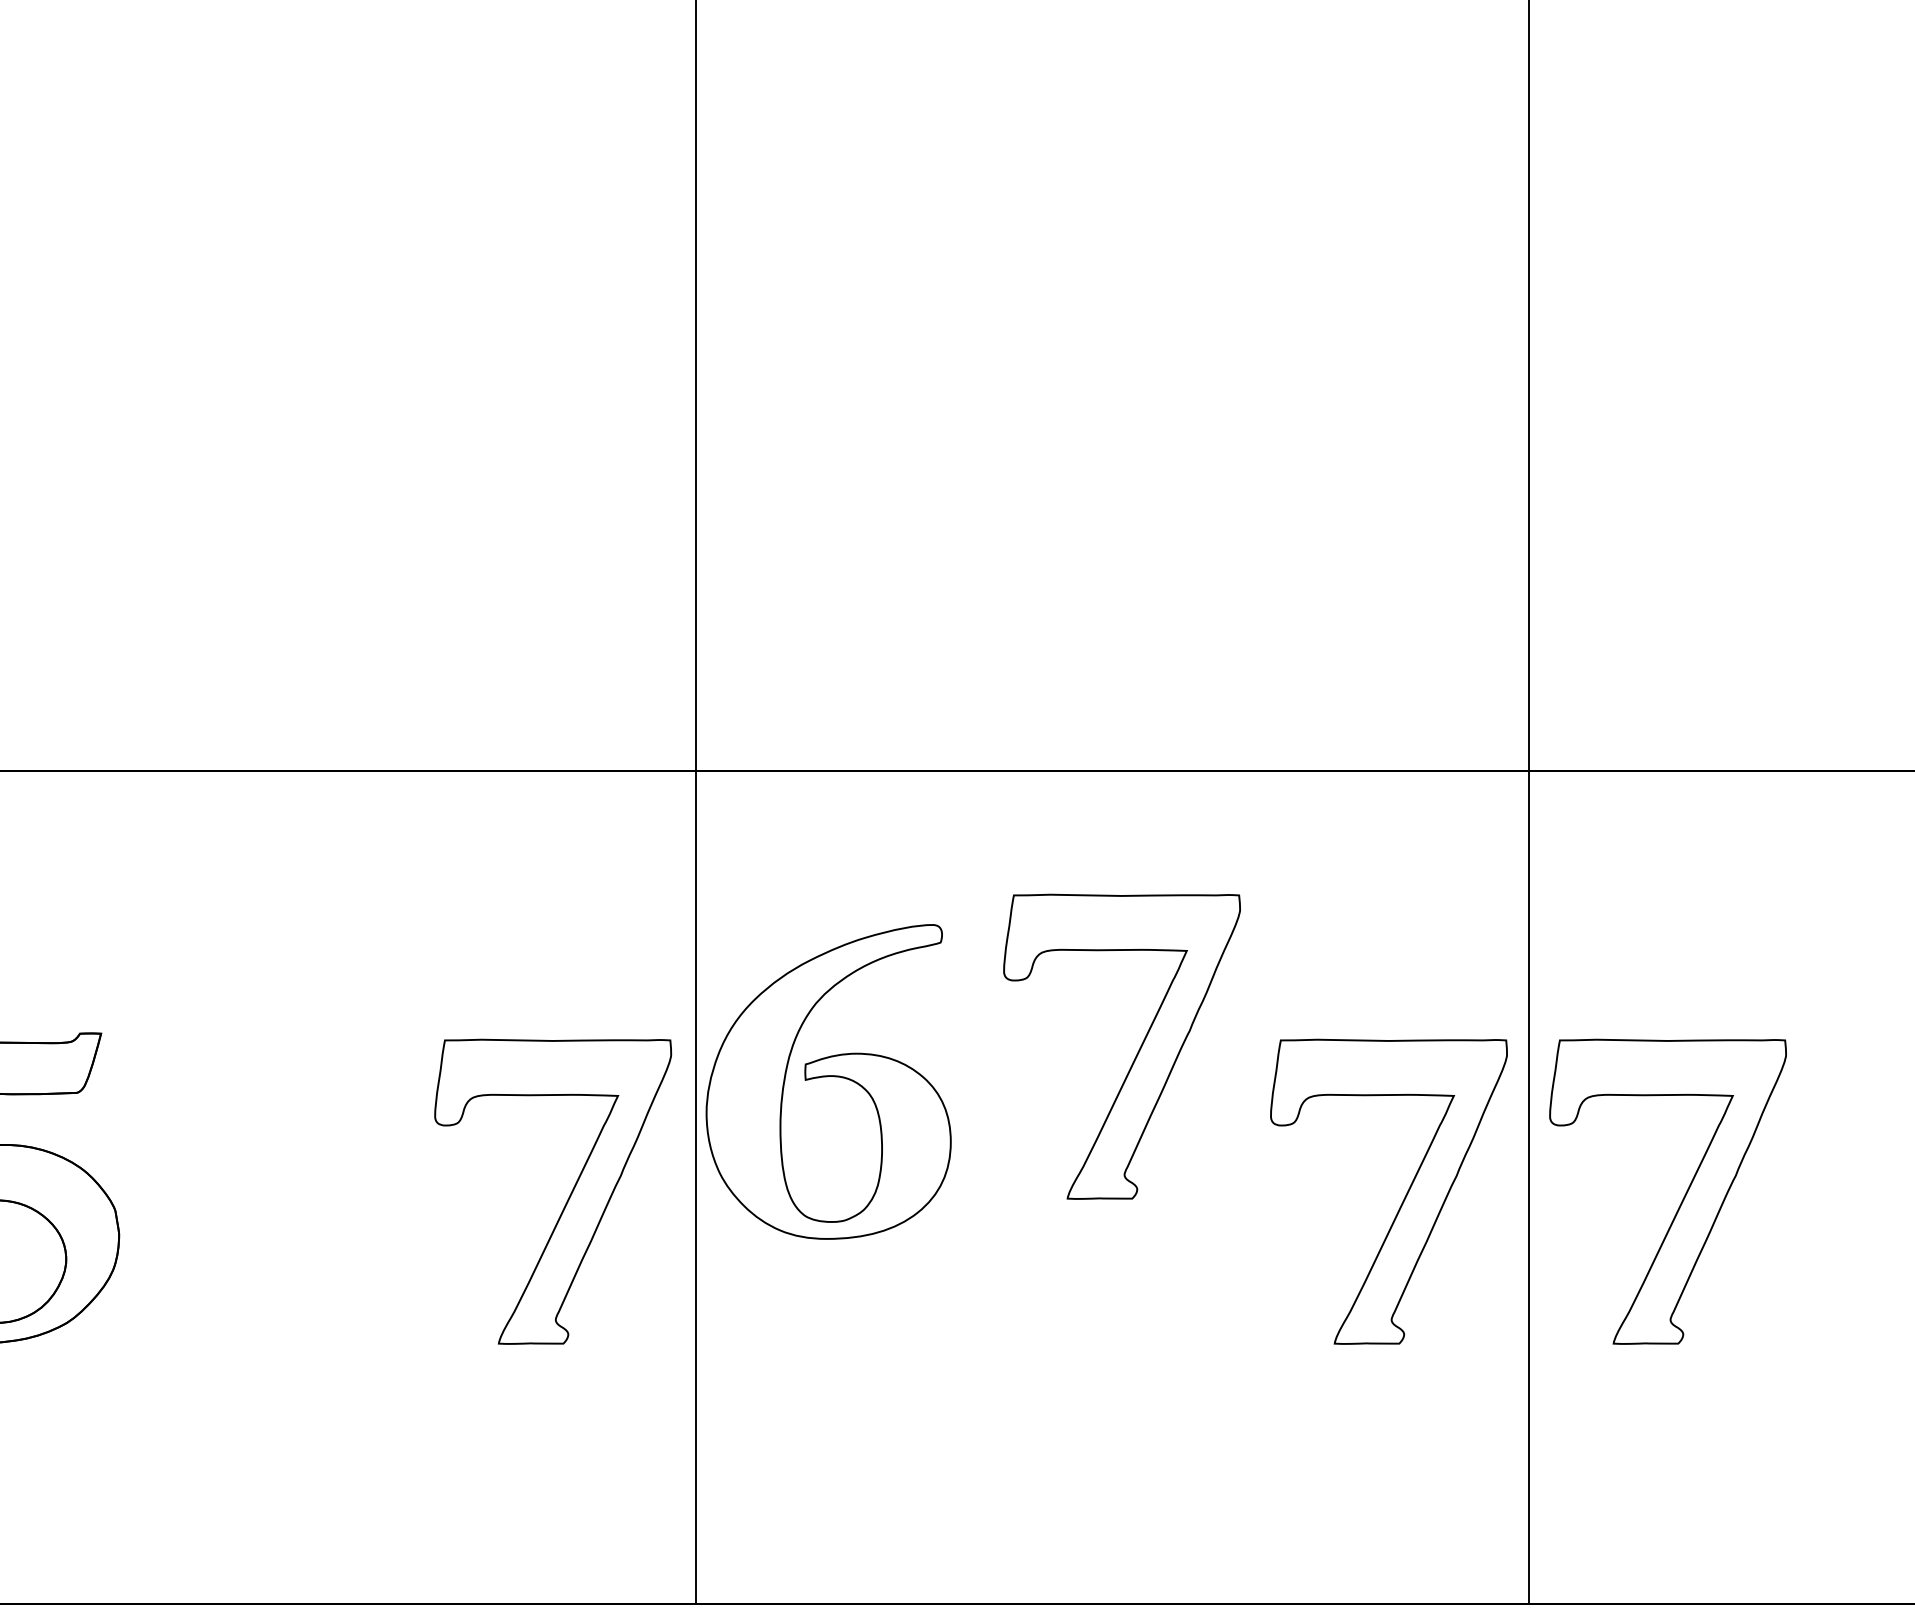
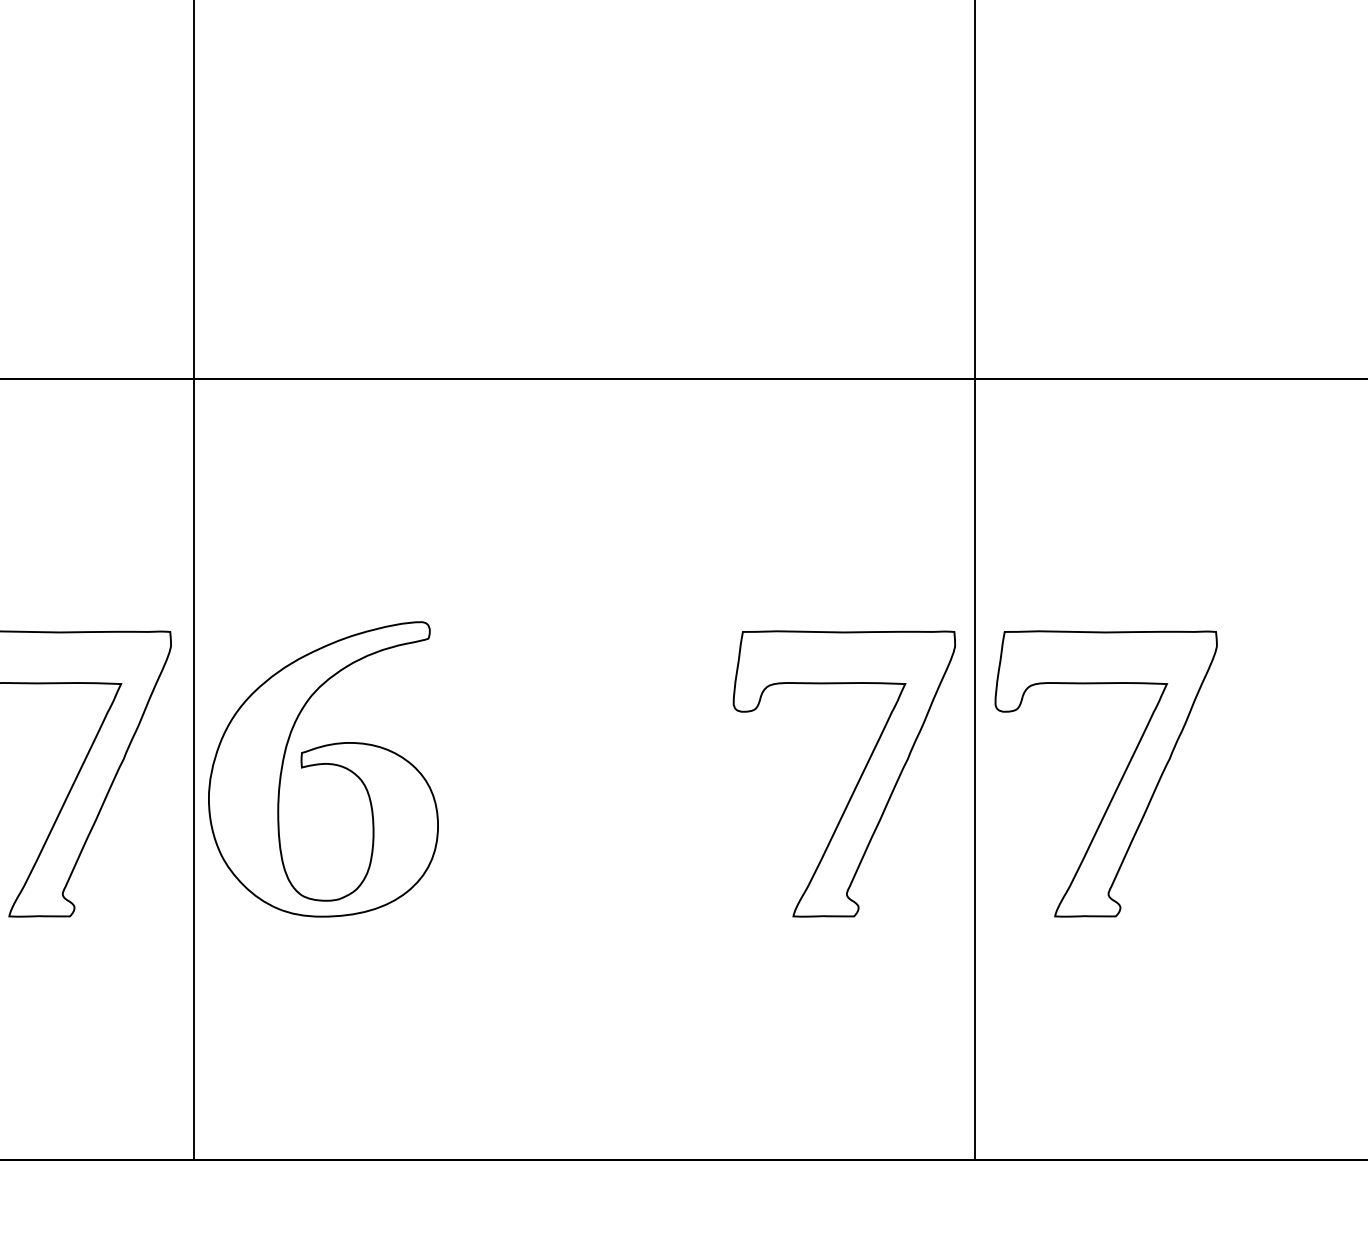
part: (1136, 1054) -> (607, 645), removed
part: (828, 1081) -> (323, 768), moved

